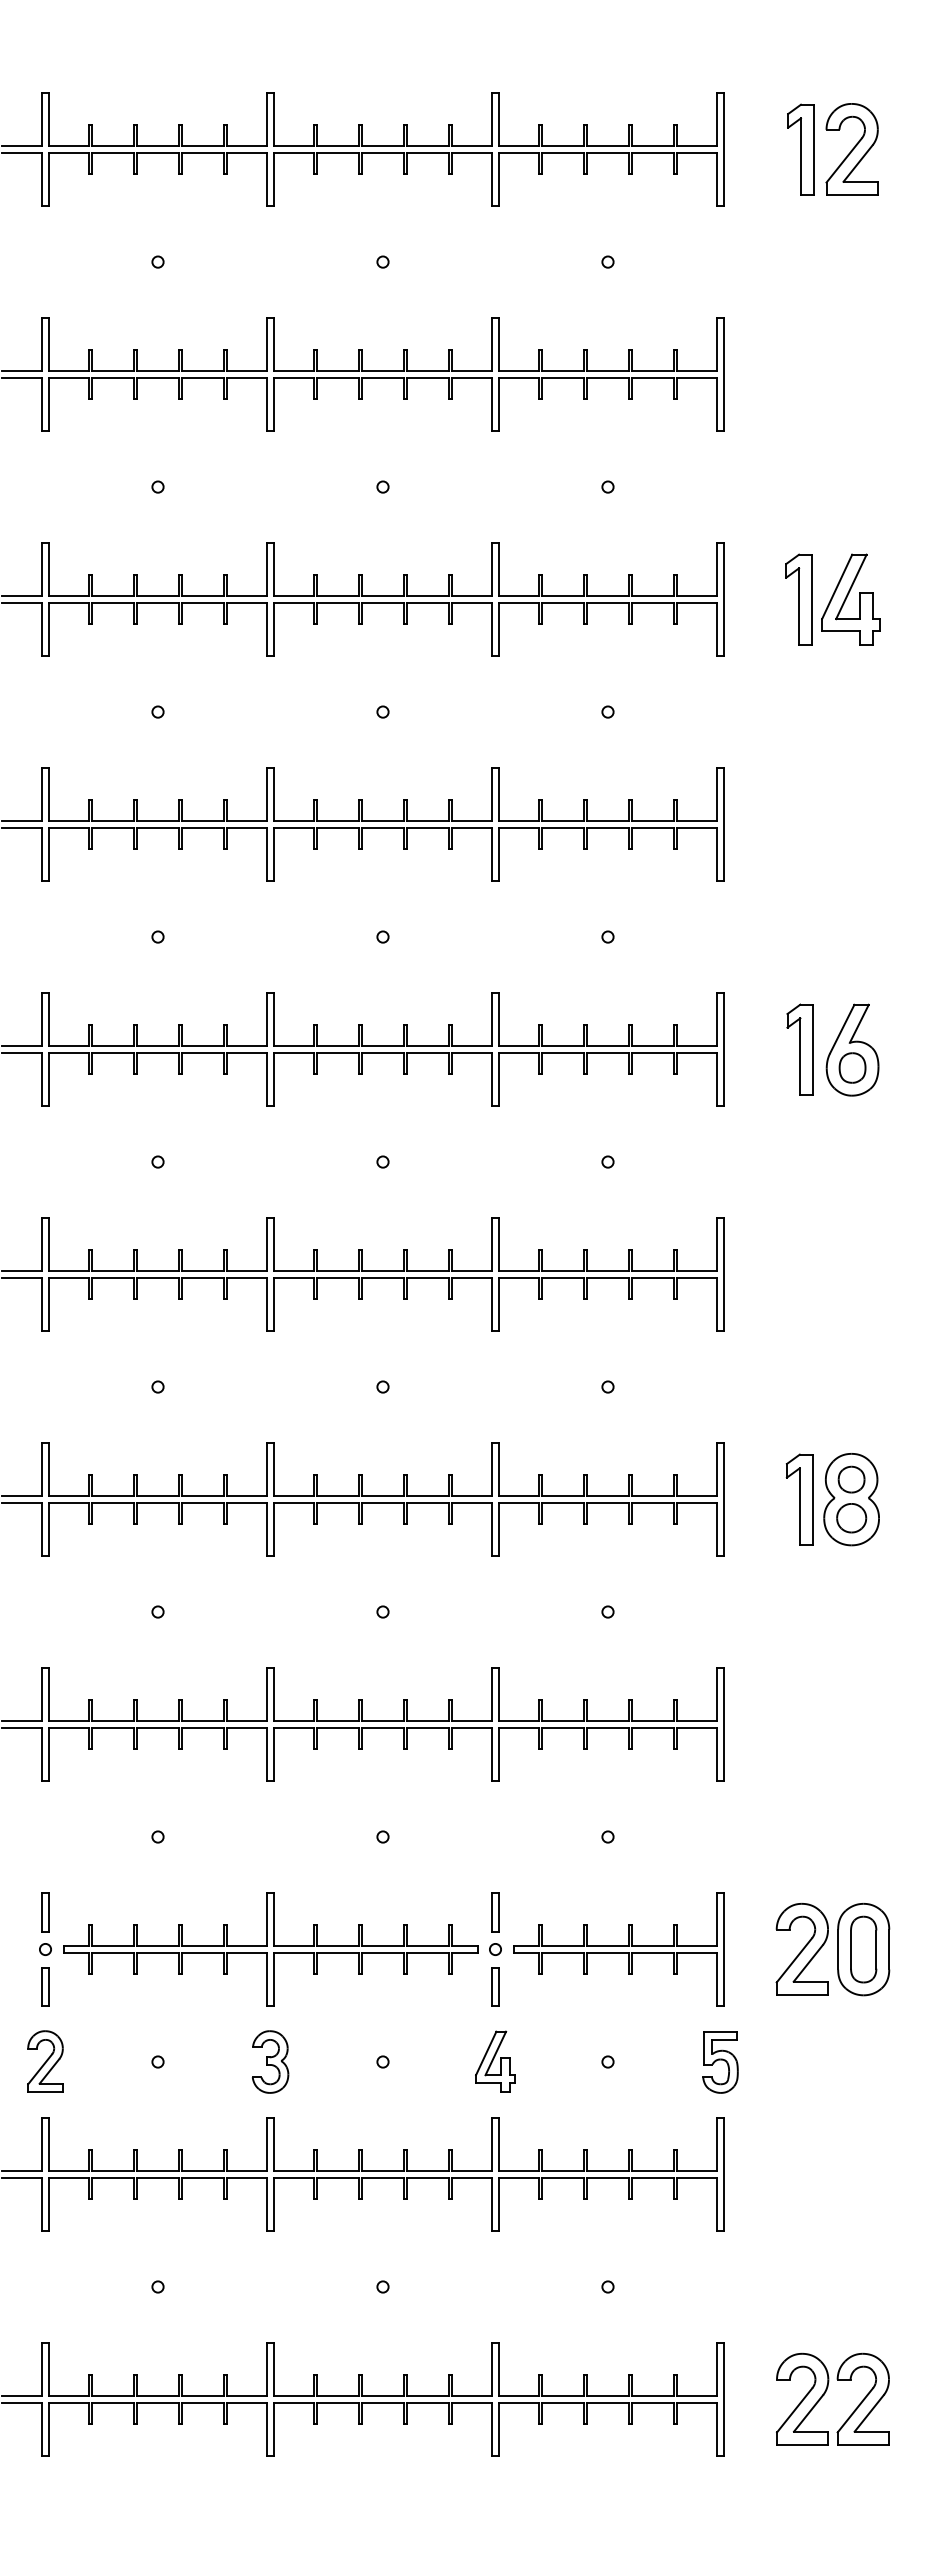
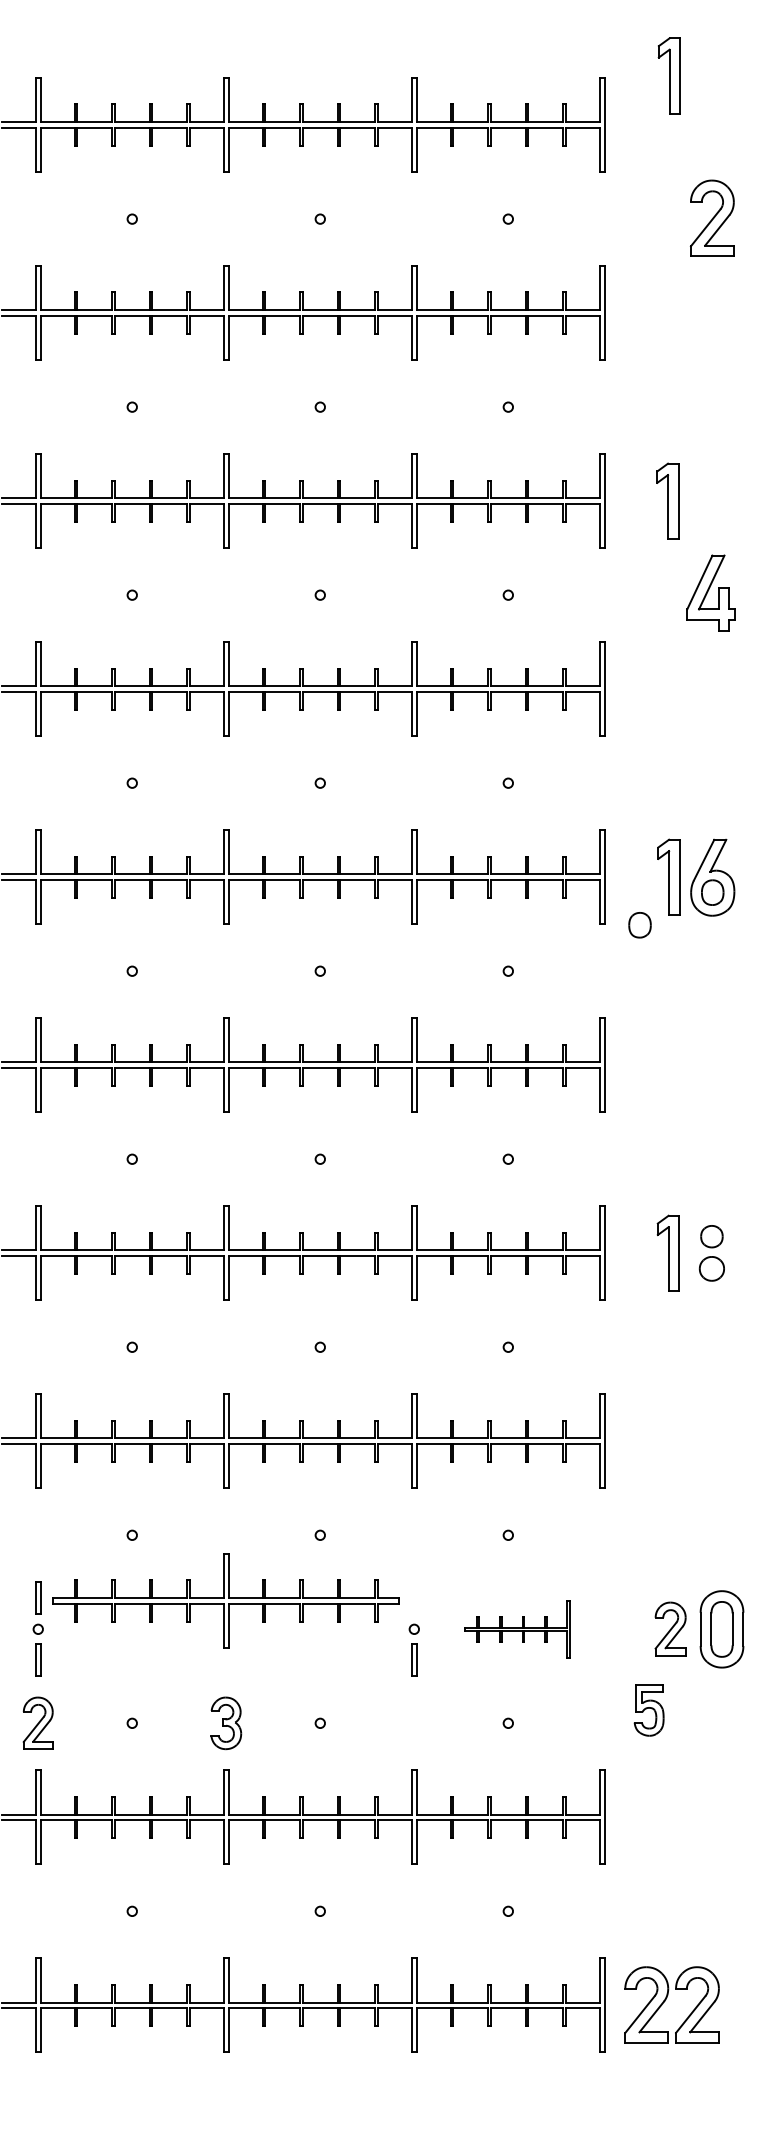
part: (800, 149) -> (669, 75), moved
part: (851, 149) -> (711, 218), moved
part: (850, 599) -> (710, 593), moved
part: (765, 1106) -> (639, 924), added
part: (851, 1499) -> (711, 1253), removed
part: (495, 1912) -> (414, 1598), removed
part: (270, 1949) -> (226, 1600), moved
part: (618, 1949) -> (517, 1629), size x0.6
part: (801, 1949) -> (670, 1629), size x0.7
part: (495, 2061) -> (414, 1722), removed
part: (720, 2062) -> (649, 1710), moved
part: (824, 2395) -> (665, 2002), moved

